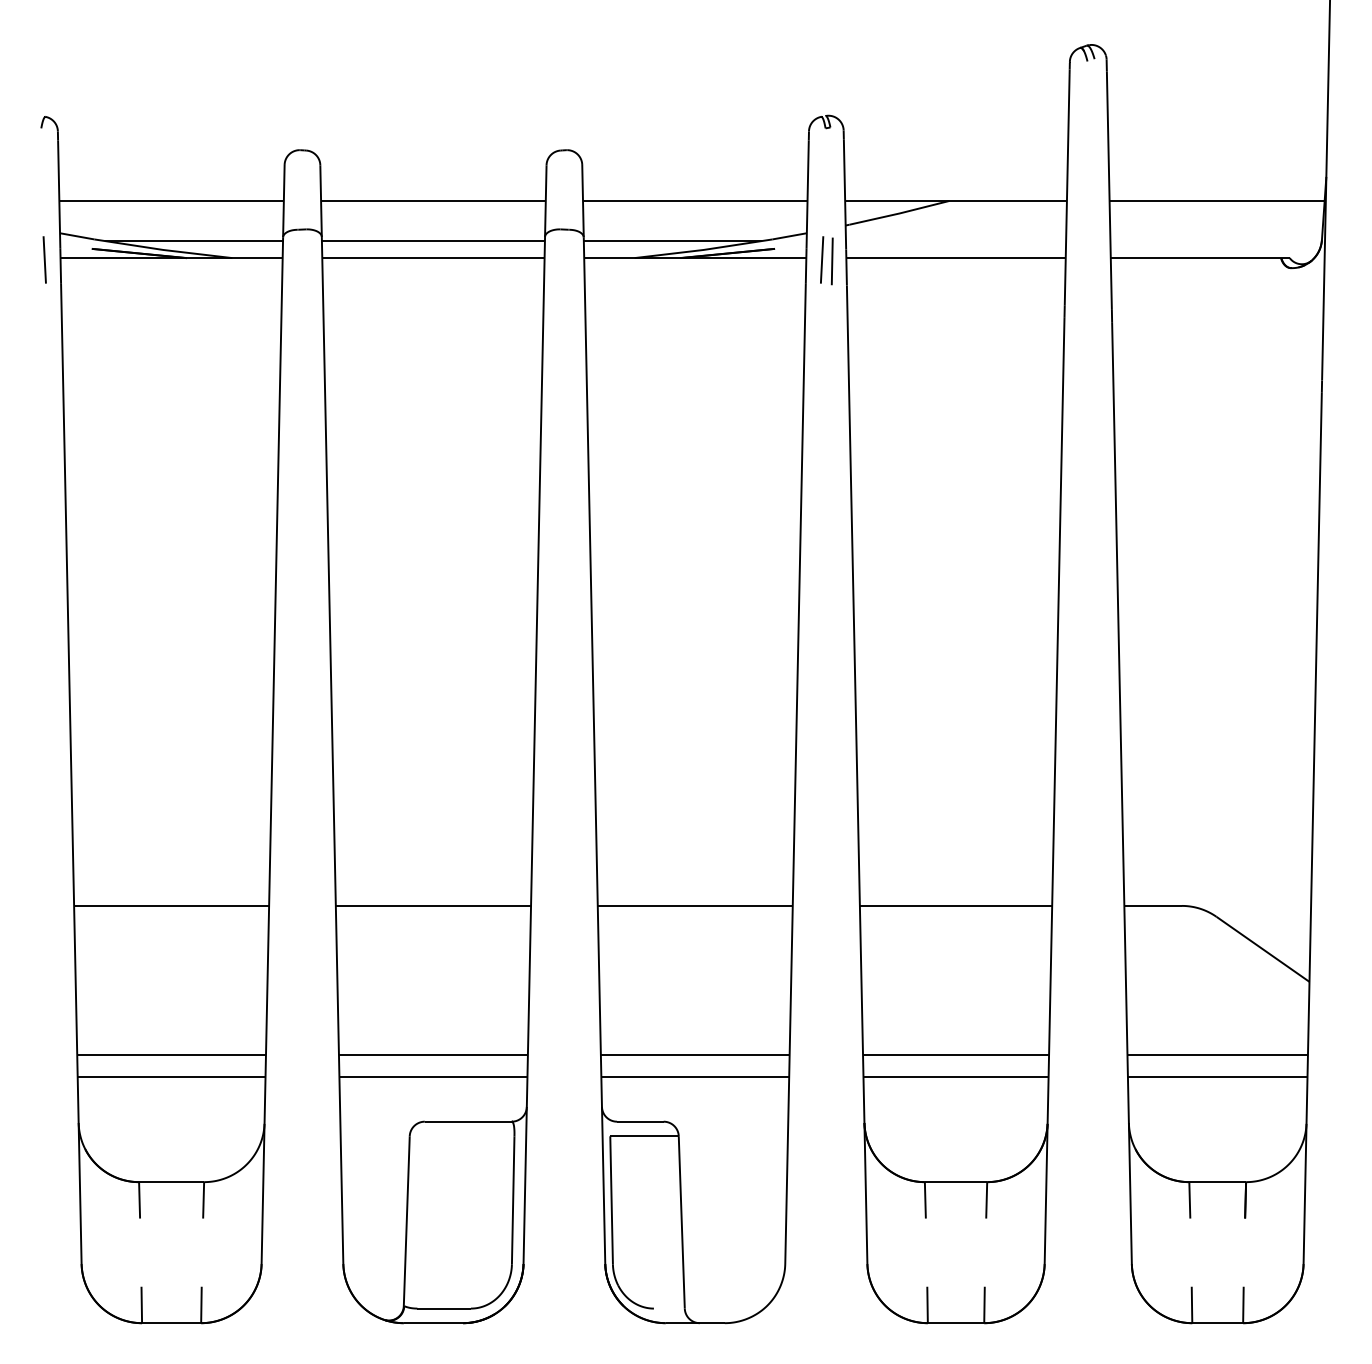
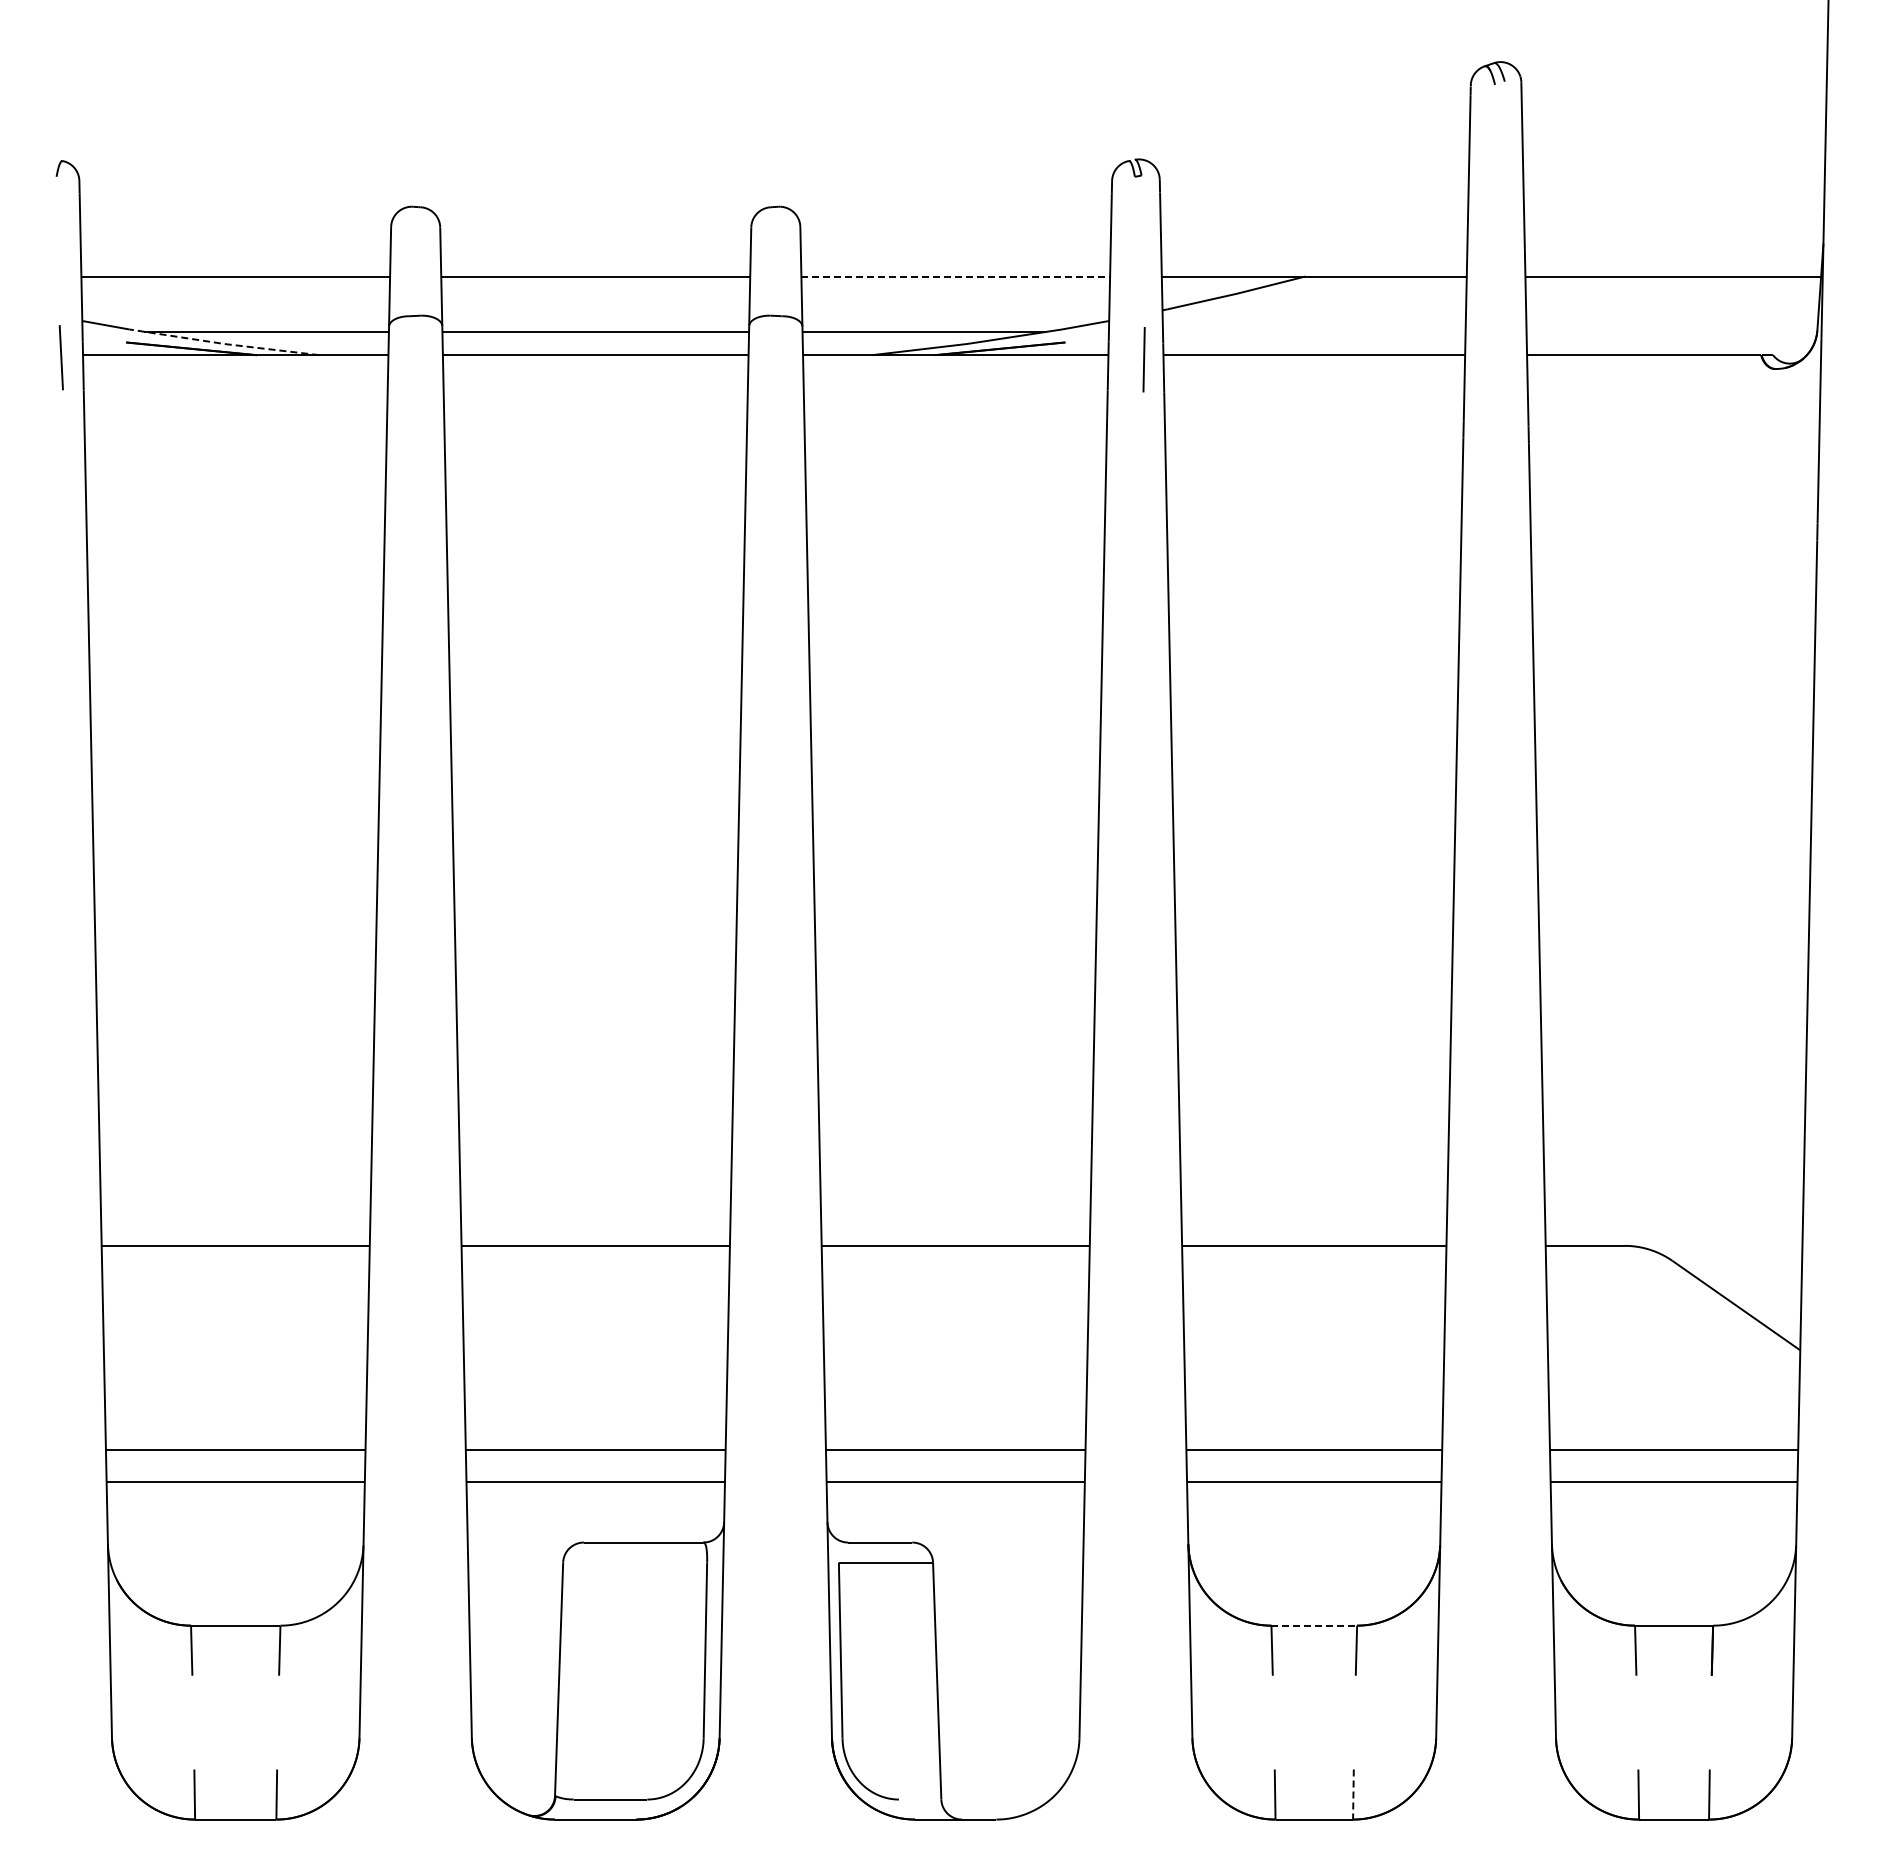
line: (695, 200) -> (956, 276), solid -> dashed
line: (163, 249) -> (224, 343), solid -> dashed
line: (821, 259) -> (1129, 357), removed
line: (956, 1182) -> (1314, 1625), solid -> dashed
line: (984, 1305) -> (1353, 1795), solid -> dashed

